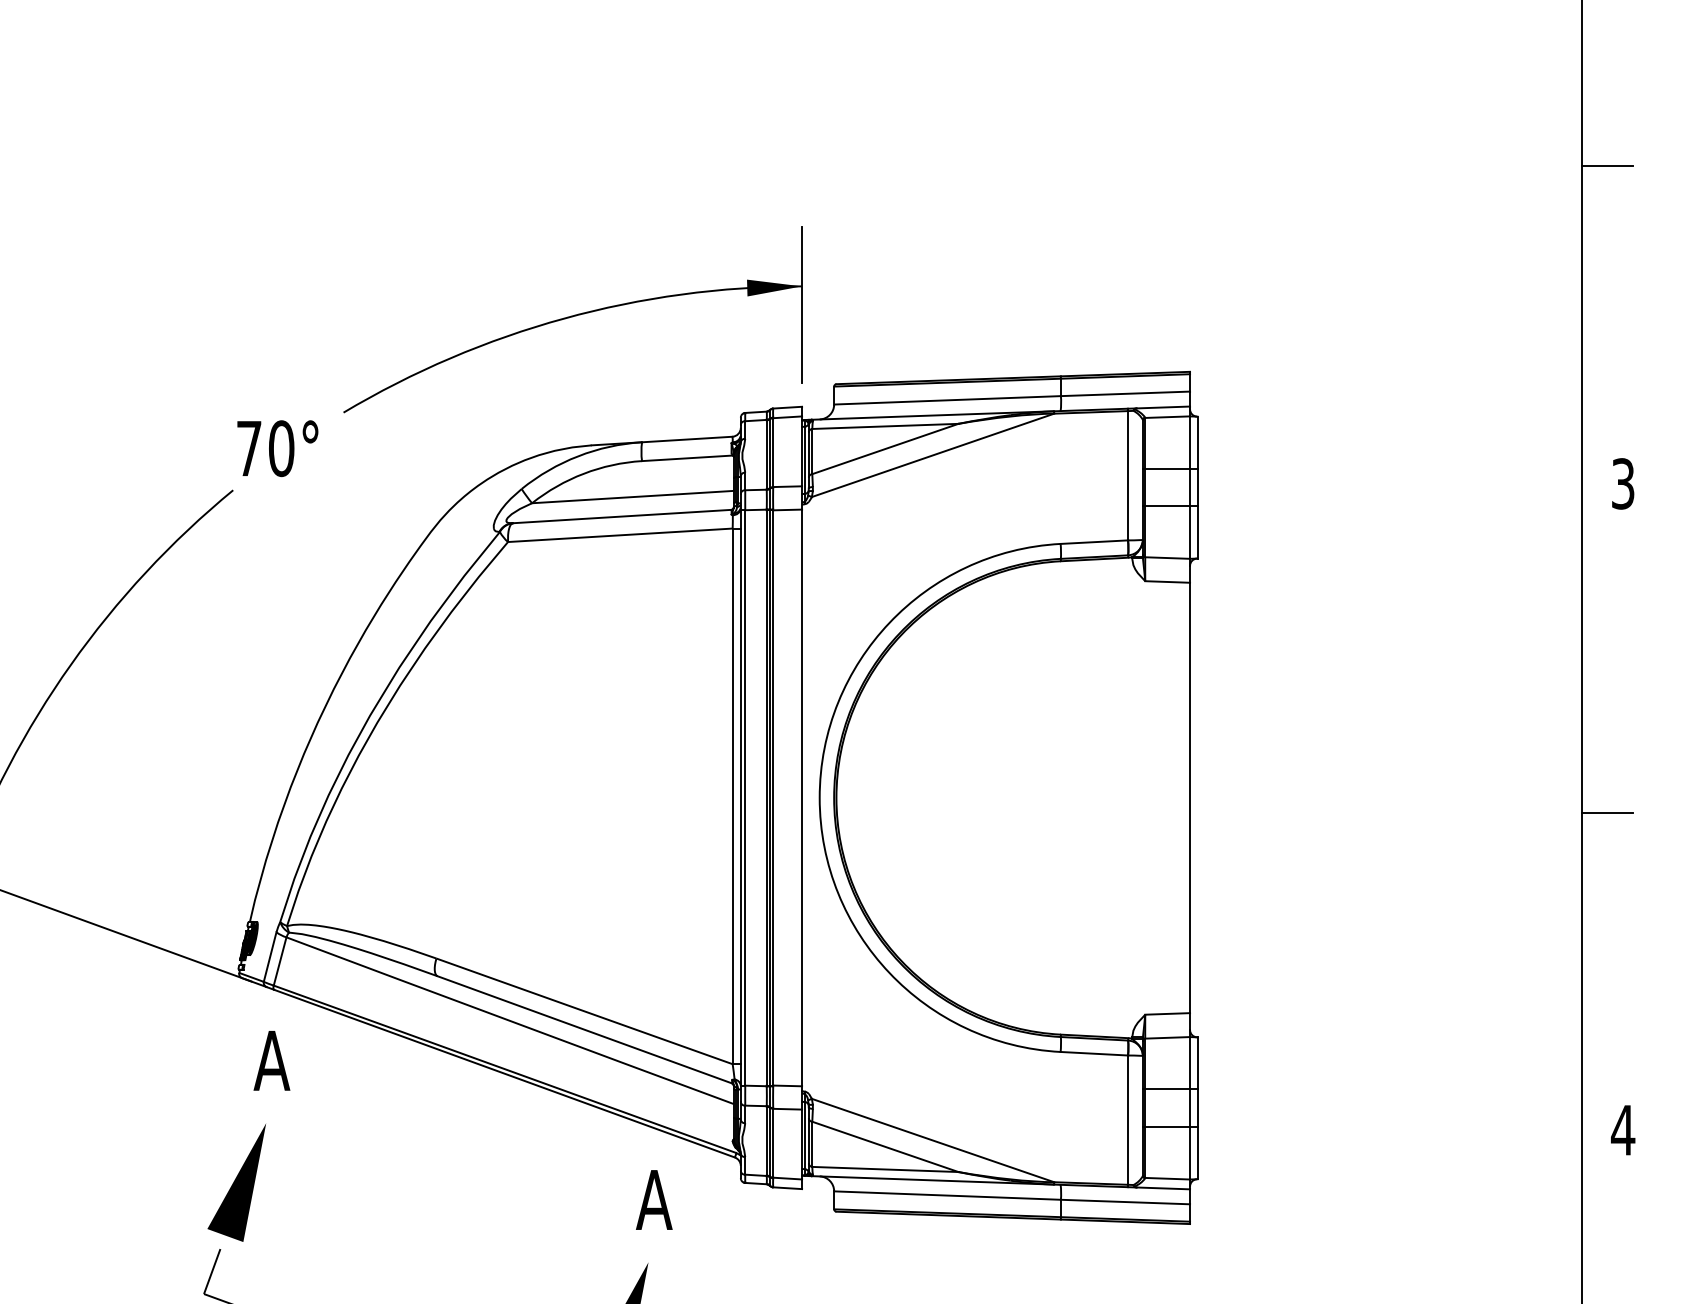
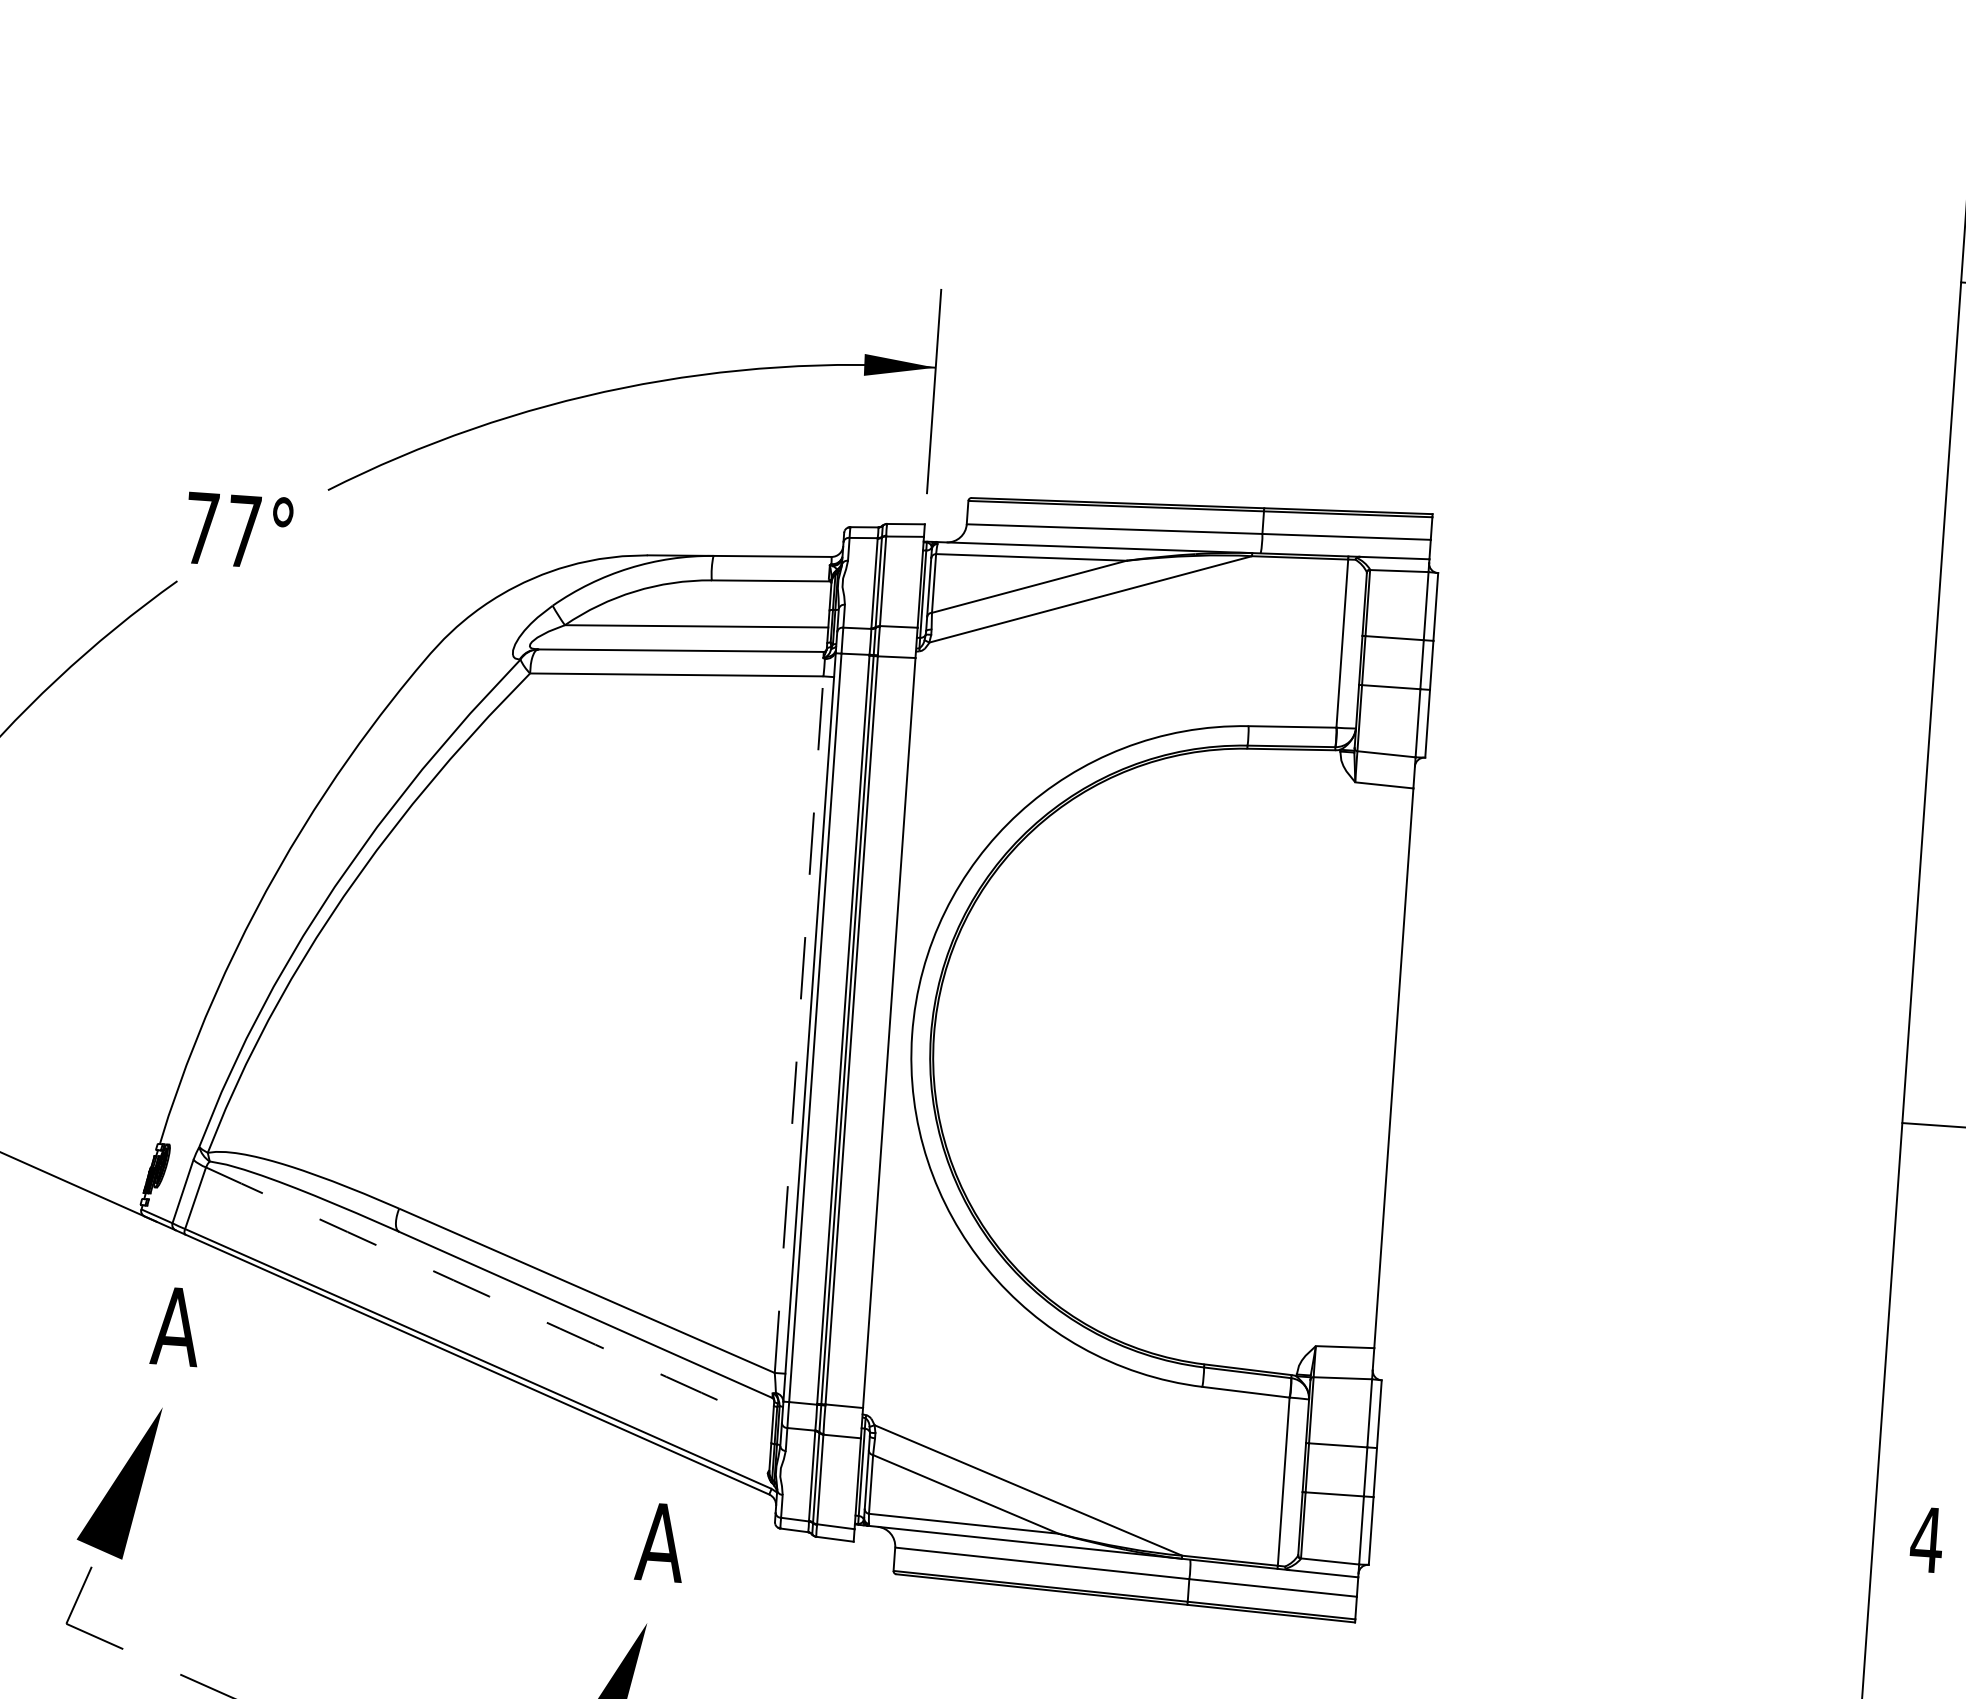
text: (281, 448) -> (244, 531), 70° -> 77°
line: (732, 796) -> (798, 1024), solid -> dashed
arc: (510, 1020) -> (489, 1295), solid -> dashed

